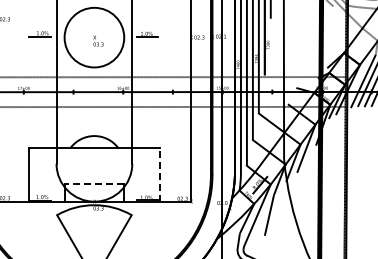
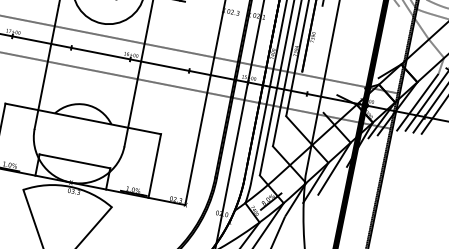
line: (160, 174) -> (155, 165), dashed -> solid
line: (94, 183) -> (75, 161), dashed -> solid

